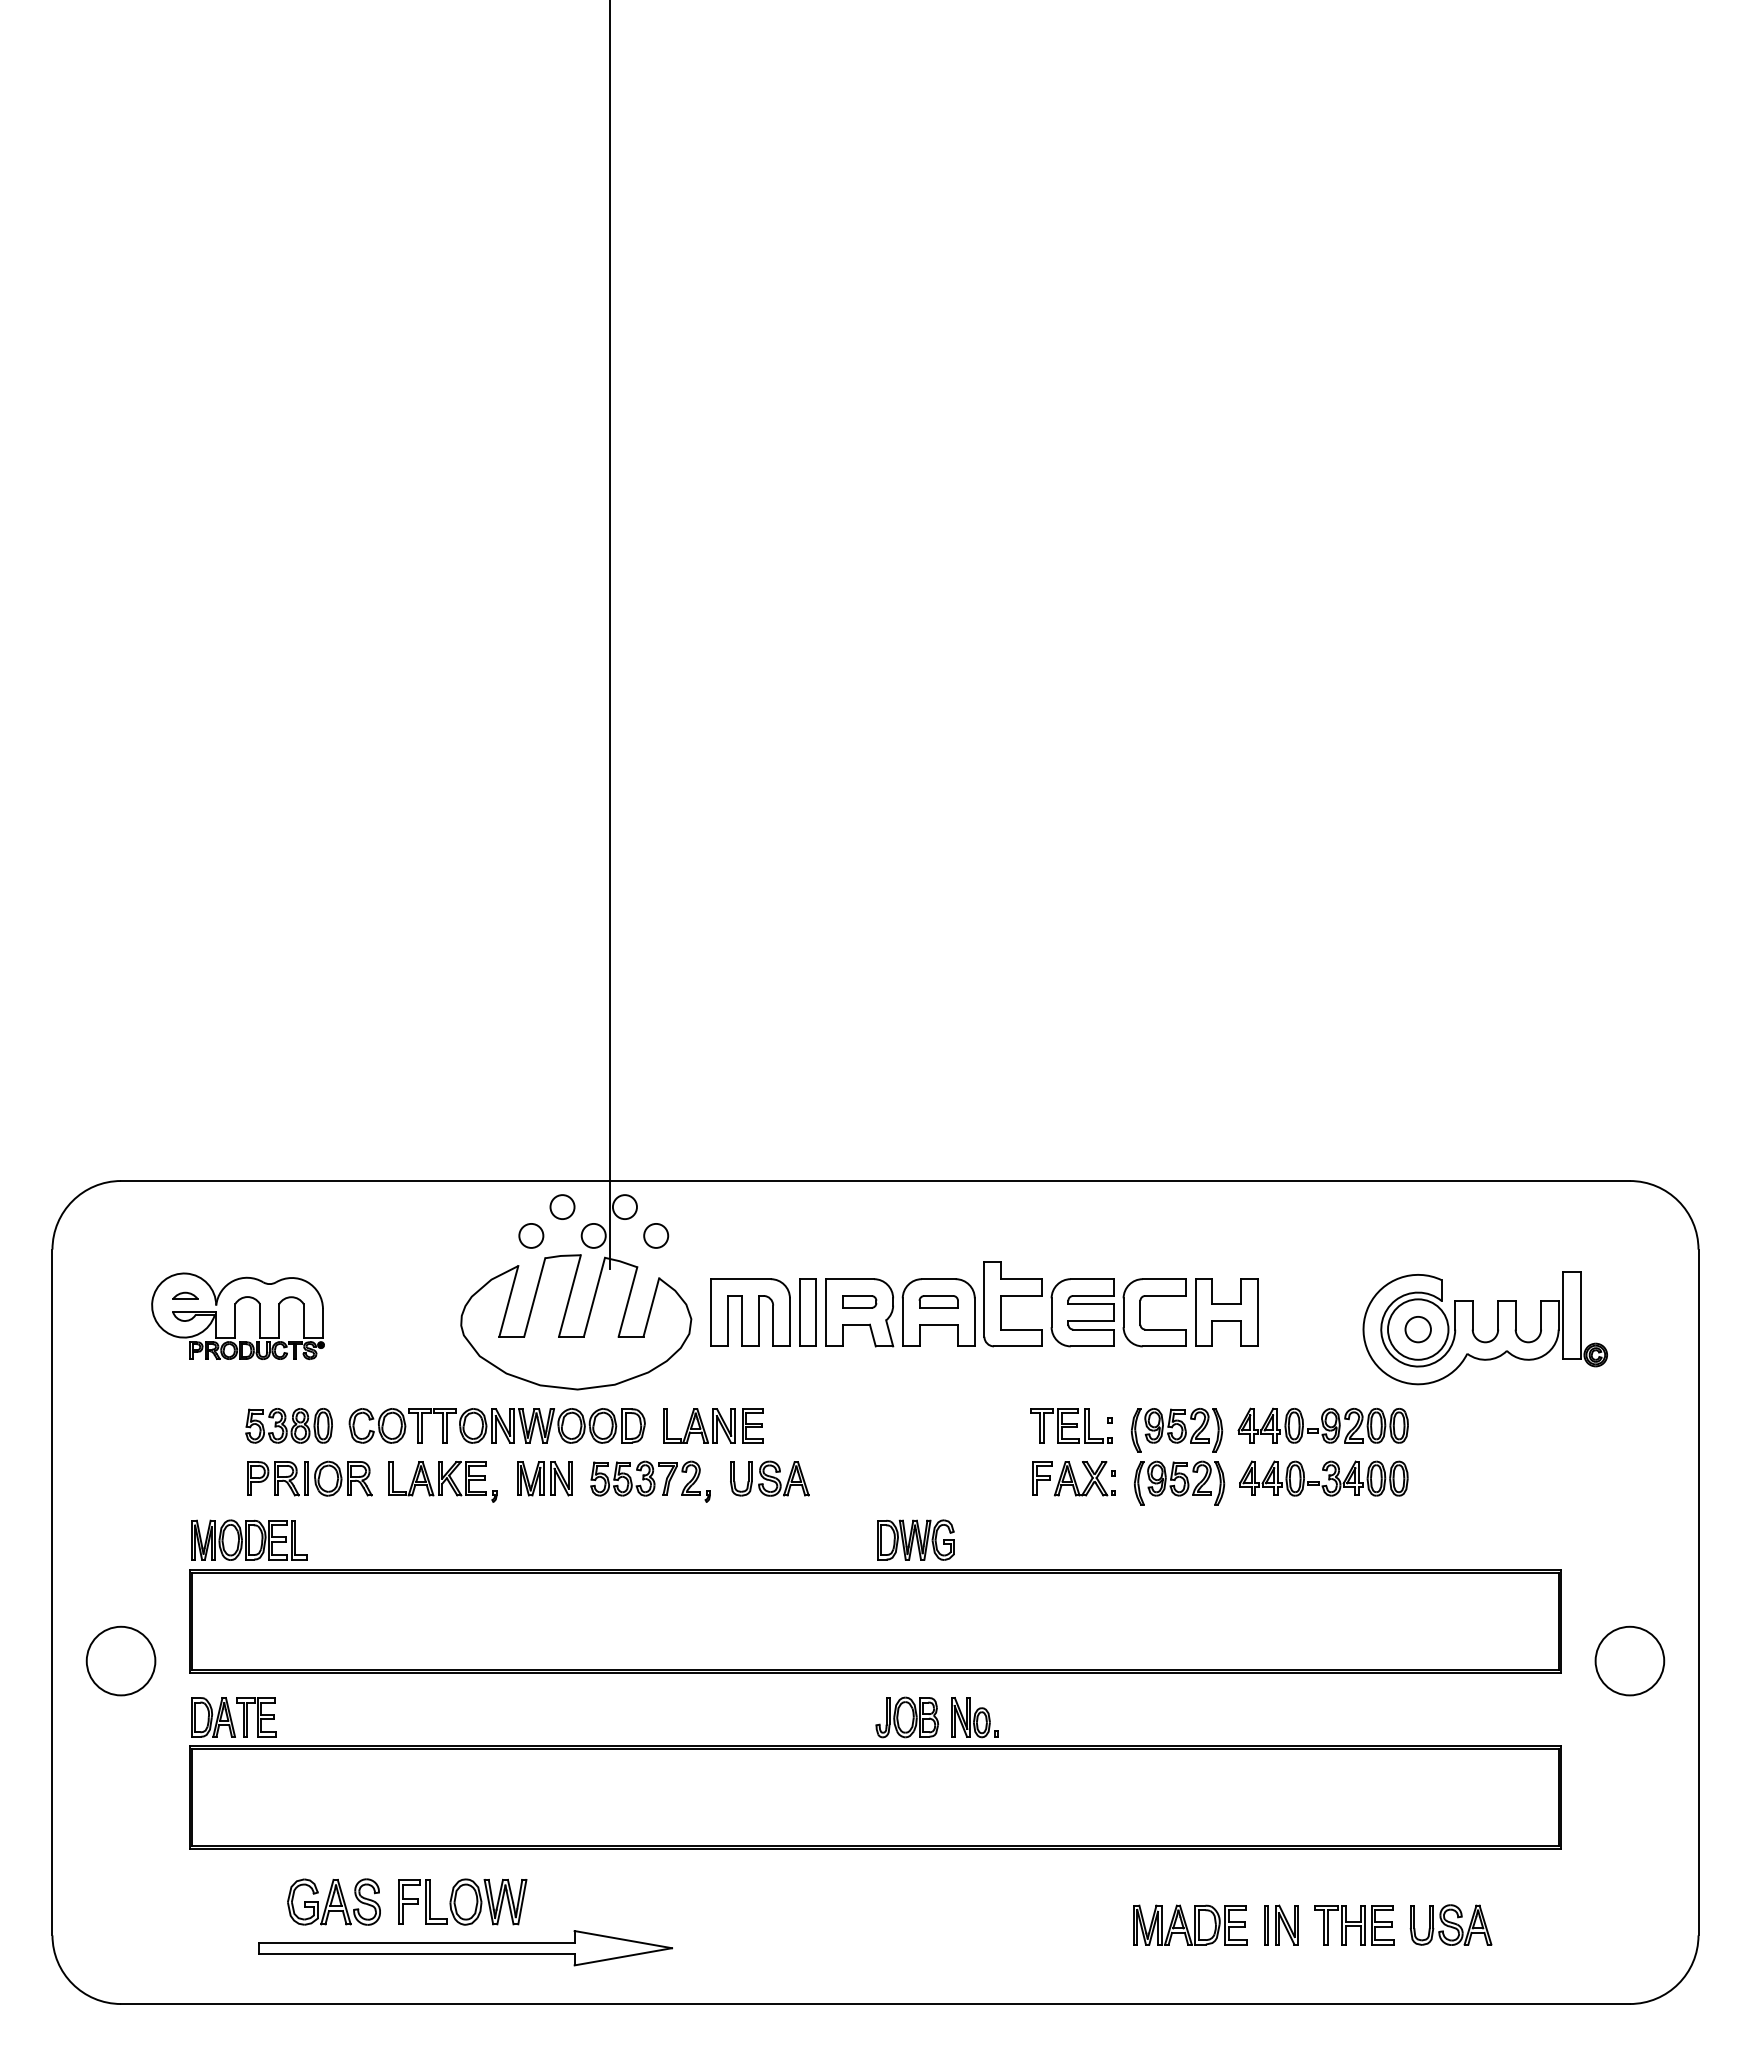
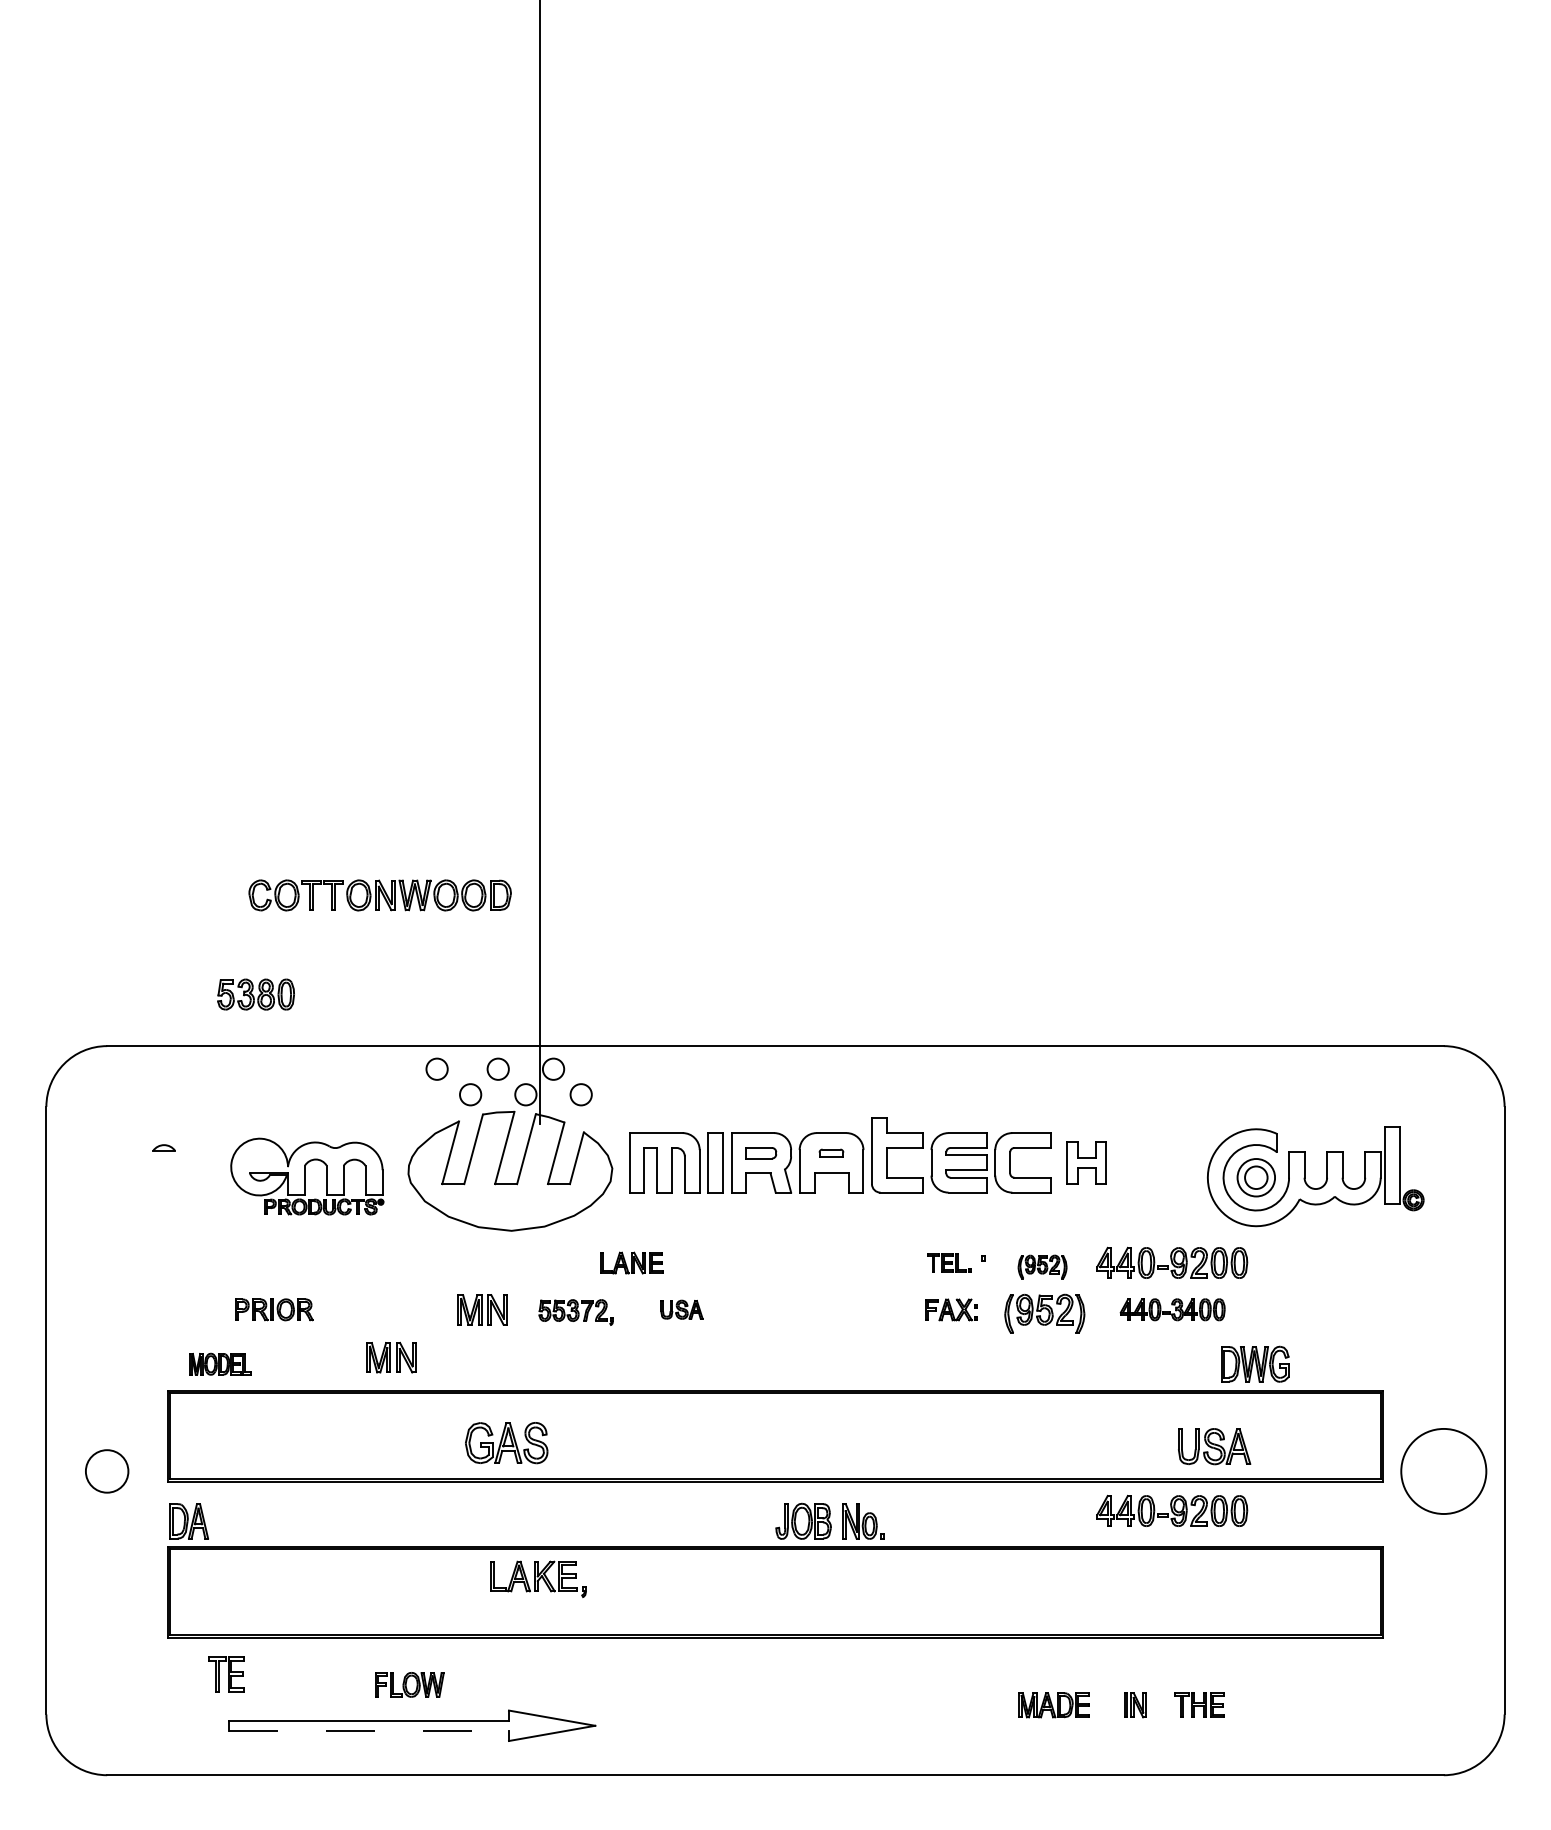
circle: (493, 1206) -> (437, 1068), added
part: (938, 1301) -> (831, 1152), size x0.7
part: (1226, 1312) -> (1086, 1162), size x0.7
part: (237, 1316) -> (306, 1176), moved
circle: (1418, 1329) -> (1256, 1177), size x0.7
part: (288, 1425) -> (255, 994), moved
part: (496, 1425) -> (379, 895), moved
part: (713, 1425) -> (631, 1262), size x0.7
part: (1071, 1425) -> (949, 1262), size x0.6
part: (1176, 1430) -> (1042, 1267), size x0.6
part: (309, 1478) -> (274, 1309), size x0.7
part: (769, 1478) -> (681, 1309), size x0.6
part: (1073, 1478) -> (950, 1309), size x0.7
part: (1323, 1478) -> (1172, 1309), size x0.7
part: (442, 1481) -> (538, 1578), moved
part: (650, 1481) -> (576, 1312), size x0.7
part: (441, 1532) -> (391, 1357), added
part: (249, 1539) -> (220, 1363), size x0.6
part: (915, 1539) -> (1254, 1363), moved
circle: (120, 1660) -> (106, 1470), size x0.7
circle: (1629, 1660) -> (1443, 1470), size x1.4
part: (1322, 1705) -> (1171, 1510), added
part: (256, 1717) -> (227, 1674), moved
part: (333, 1901) -> (506, 1442), moved
part: (462, 1901) -> (409, 1684), size x0.6
part: (1190, 1924) -> (1054, 1704), size x0.7
part: (1281, 1924) -> (1135, 1704), size x0.7
part: (1450, 1924) -> (1214, 1446), moved
part: (1354, 1925) -> (1199, 1705), size x0.7
line: (417, 1953) -> (369, 1730), solid -> dashed

